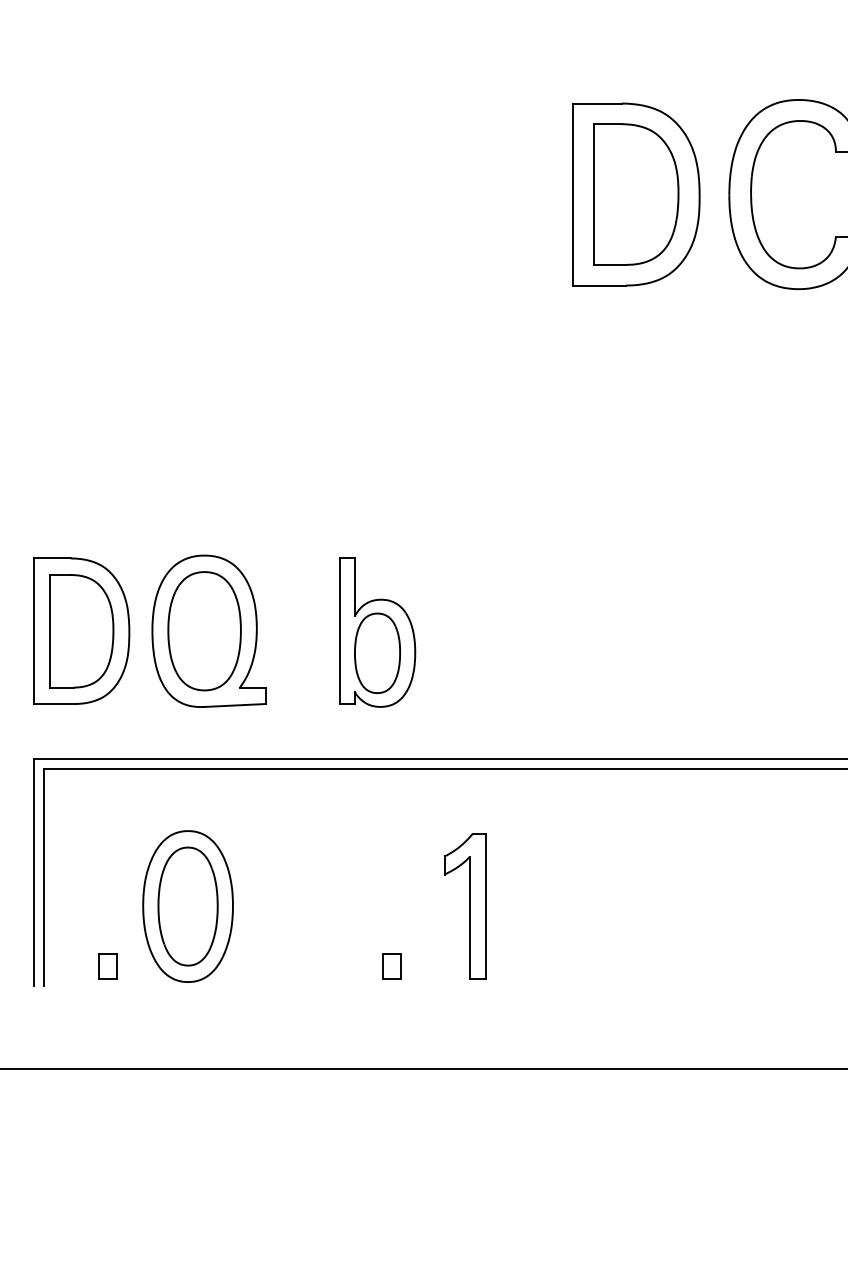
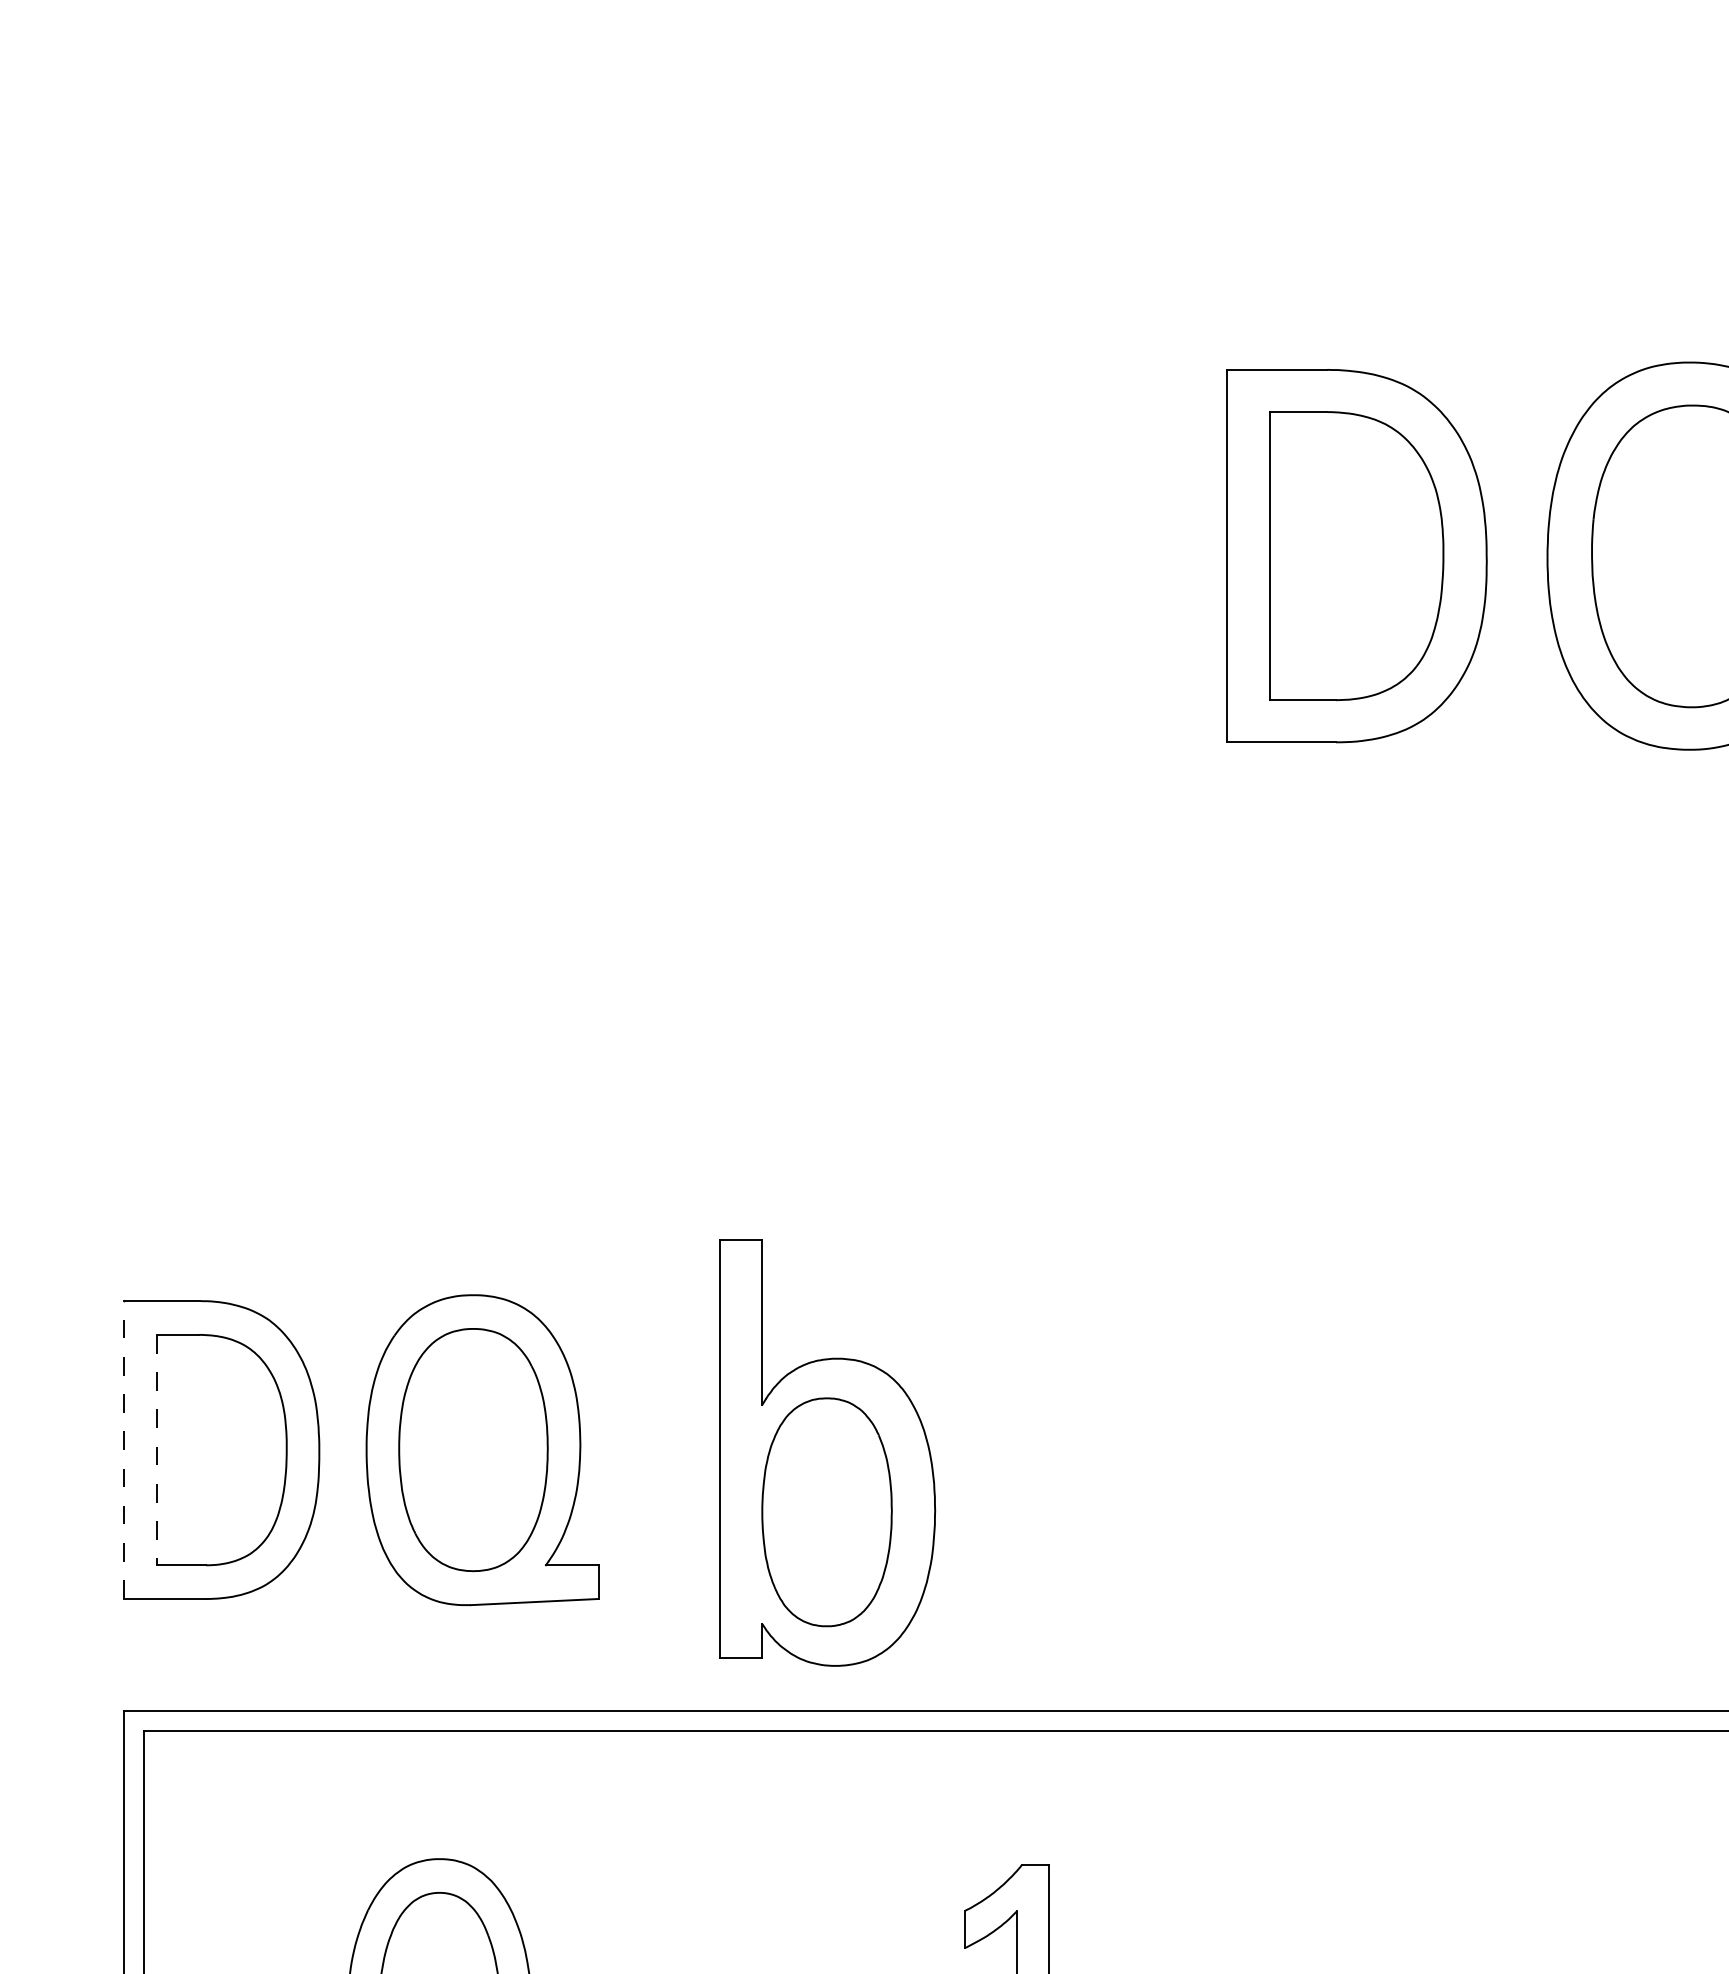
line: (33, 631) -> (123, 1450), solid -> dashed
line: (49, 631) -> (155, 1450), solid -> dashed
part: (377, 632) -> (827, 1452), size x1.4

